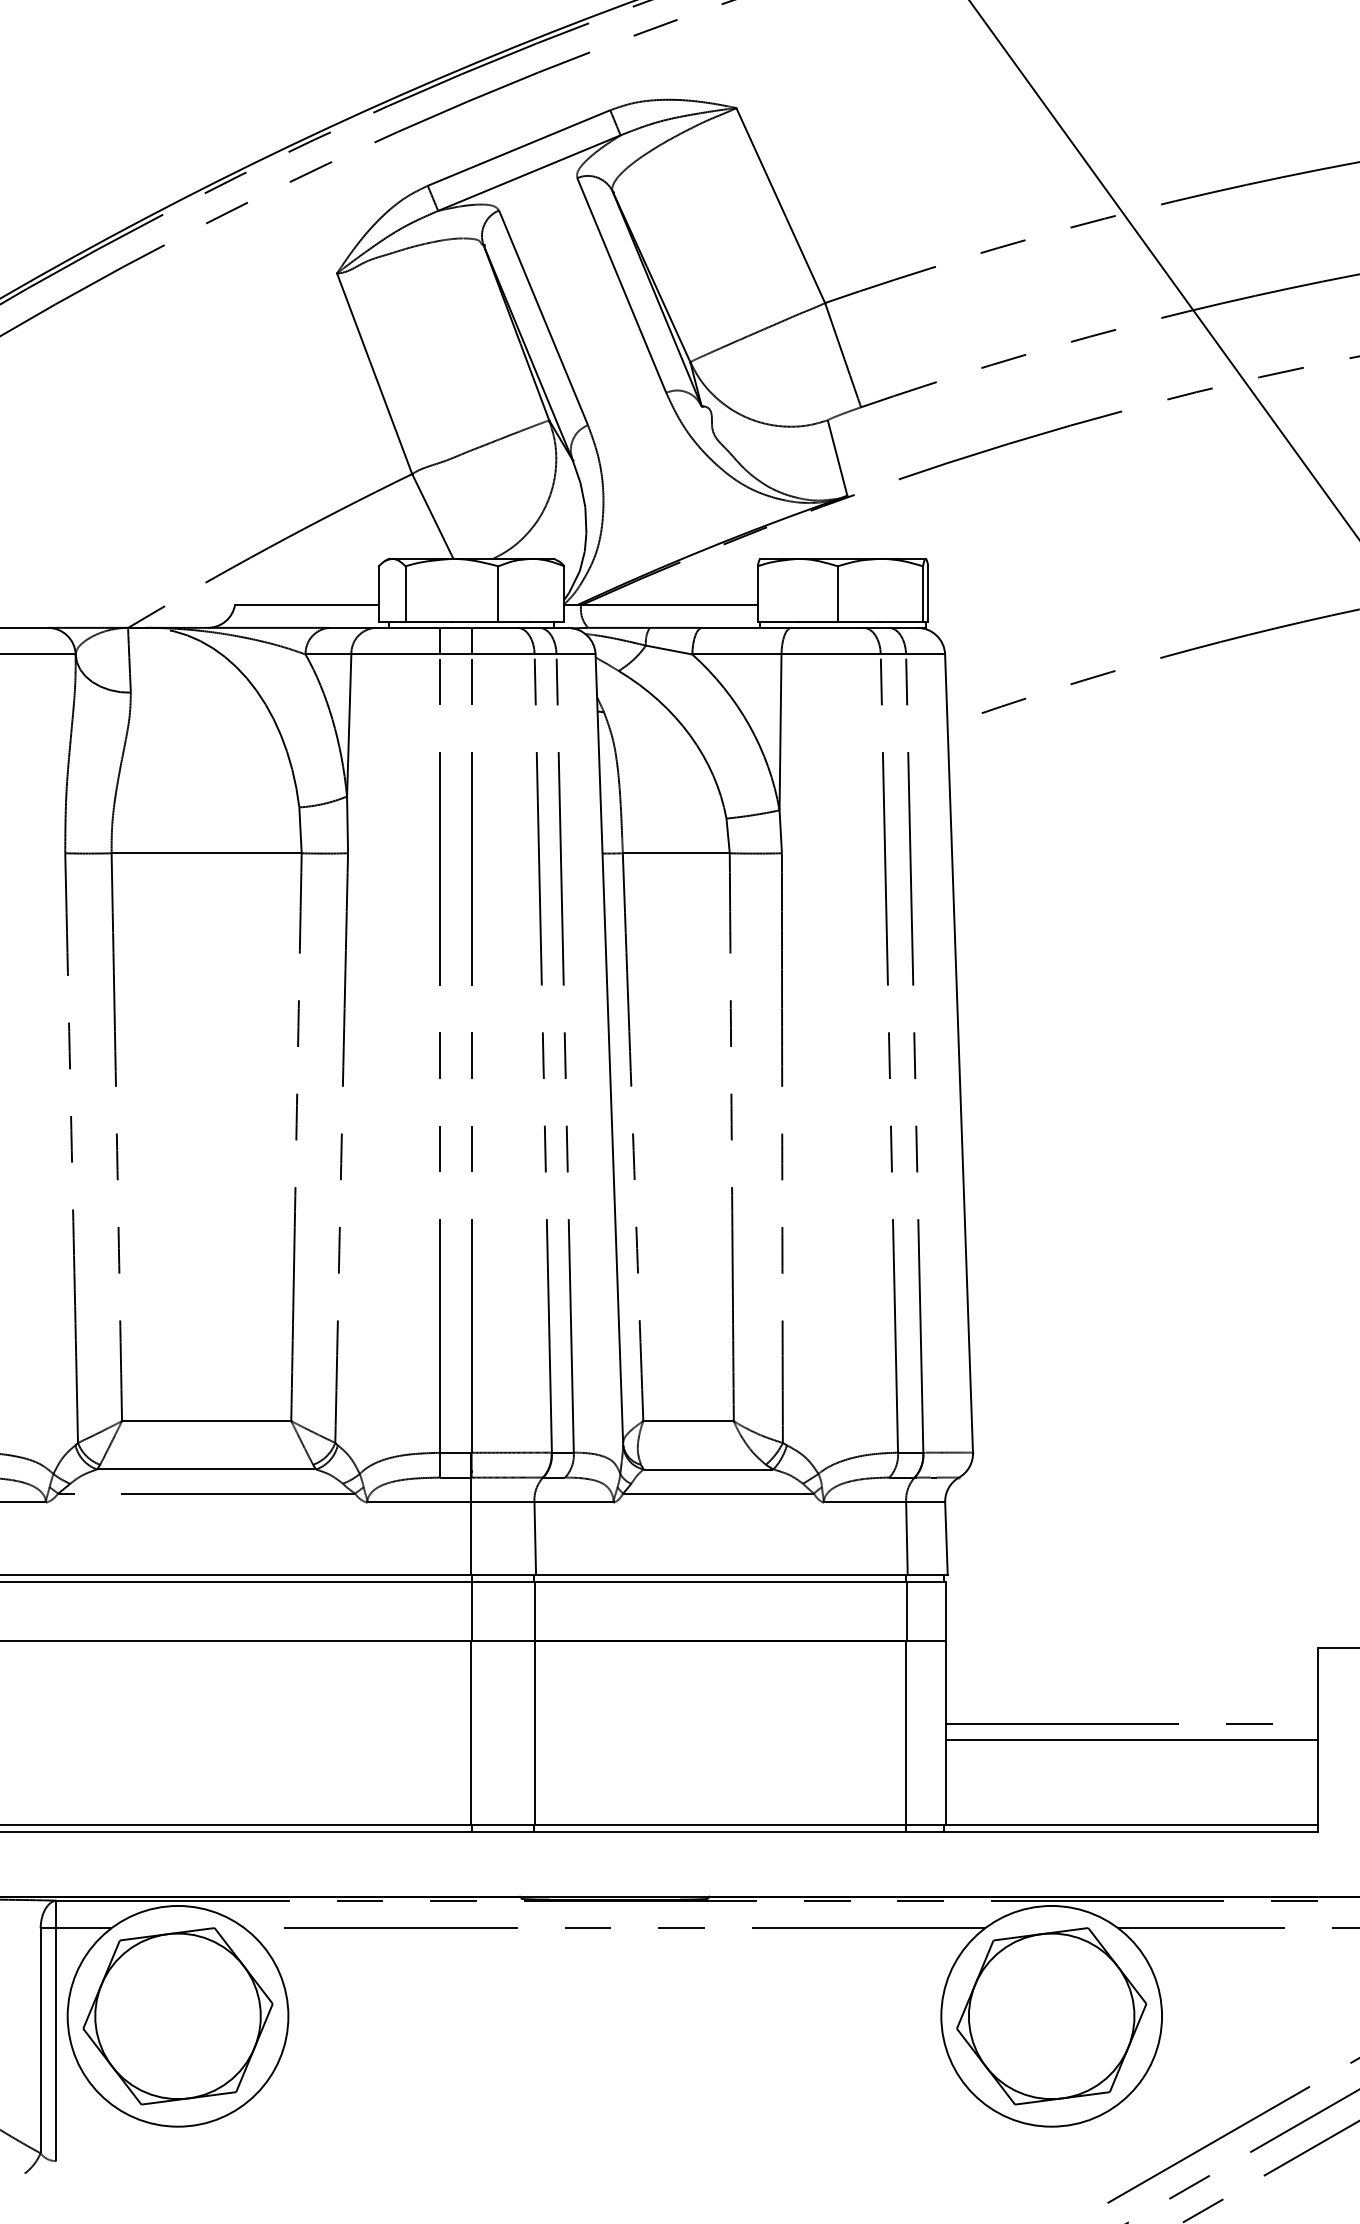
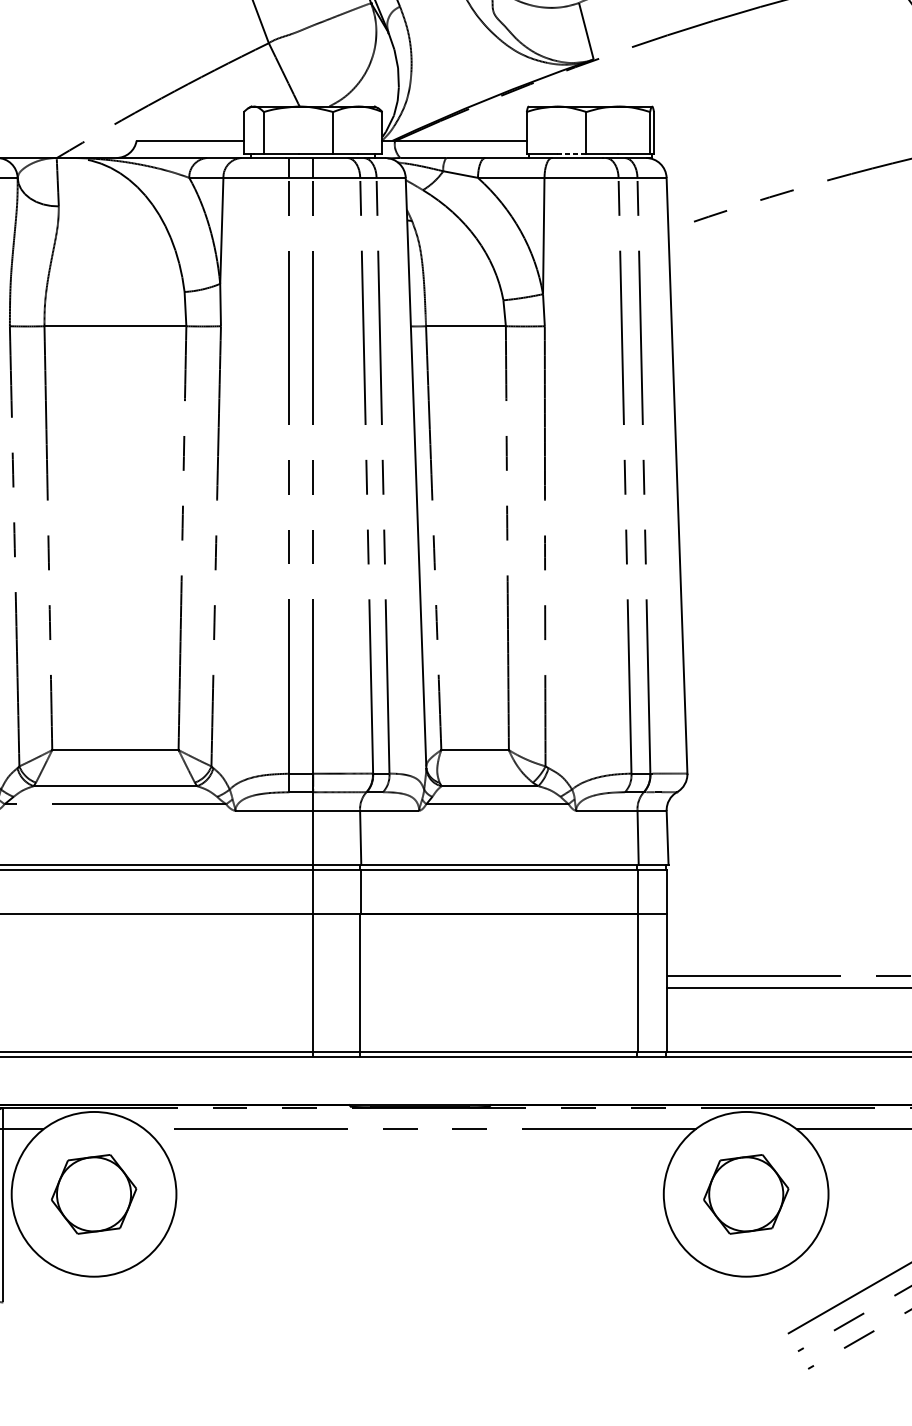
line: (817, 622) -> (571, 153), solid -> dashed
part: (177, 2016) -> (93, 1194), size x0.6
part: (1051, 2016) -> (746, 1194), size x0.6

